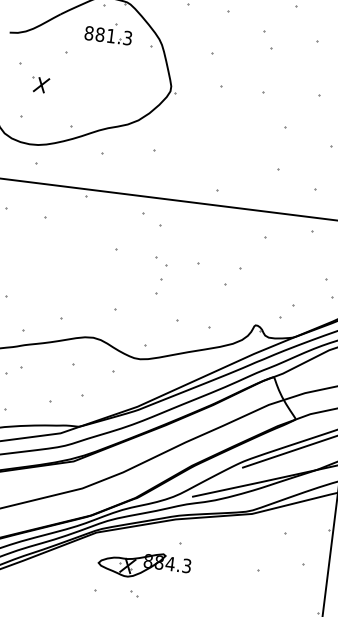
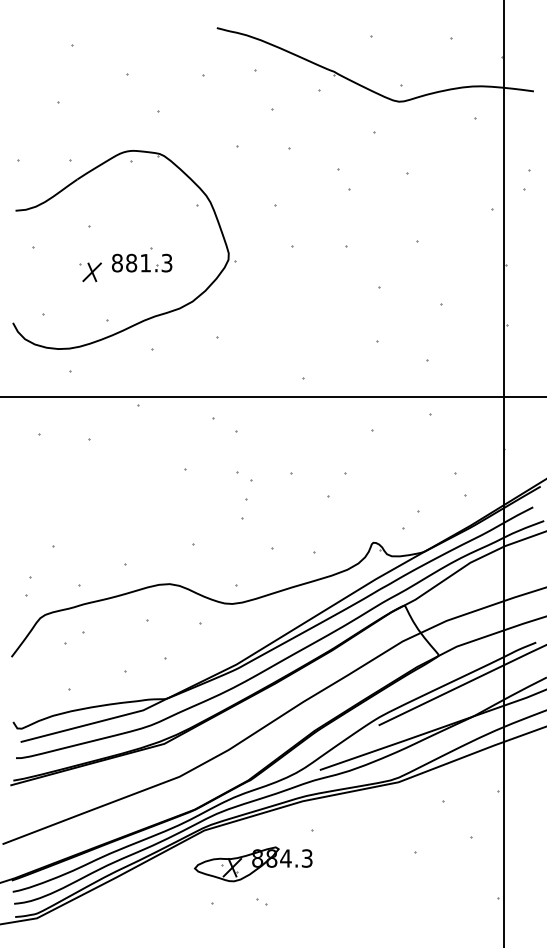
part: (109, 32) -> (142, 259), moved
part: (40, 85) -> (90, 272), moved
part: (143, 565) -> (252, 864), moved

